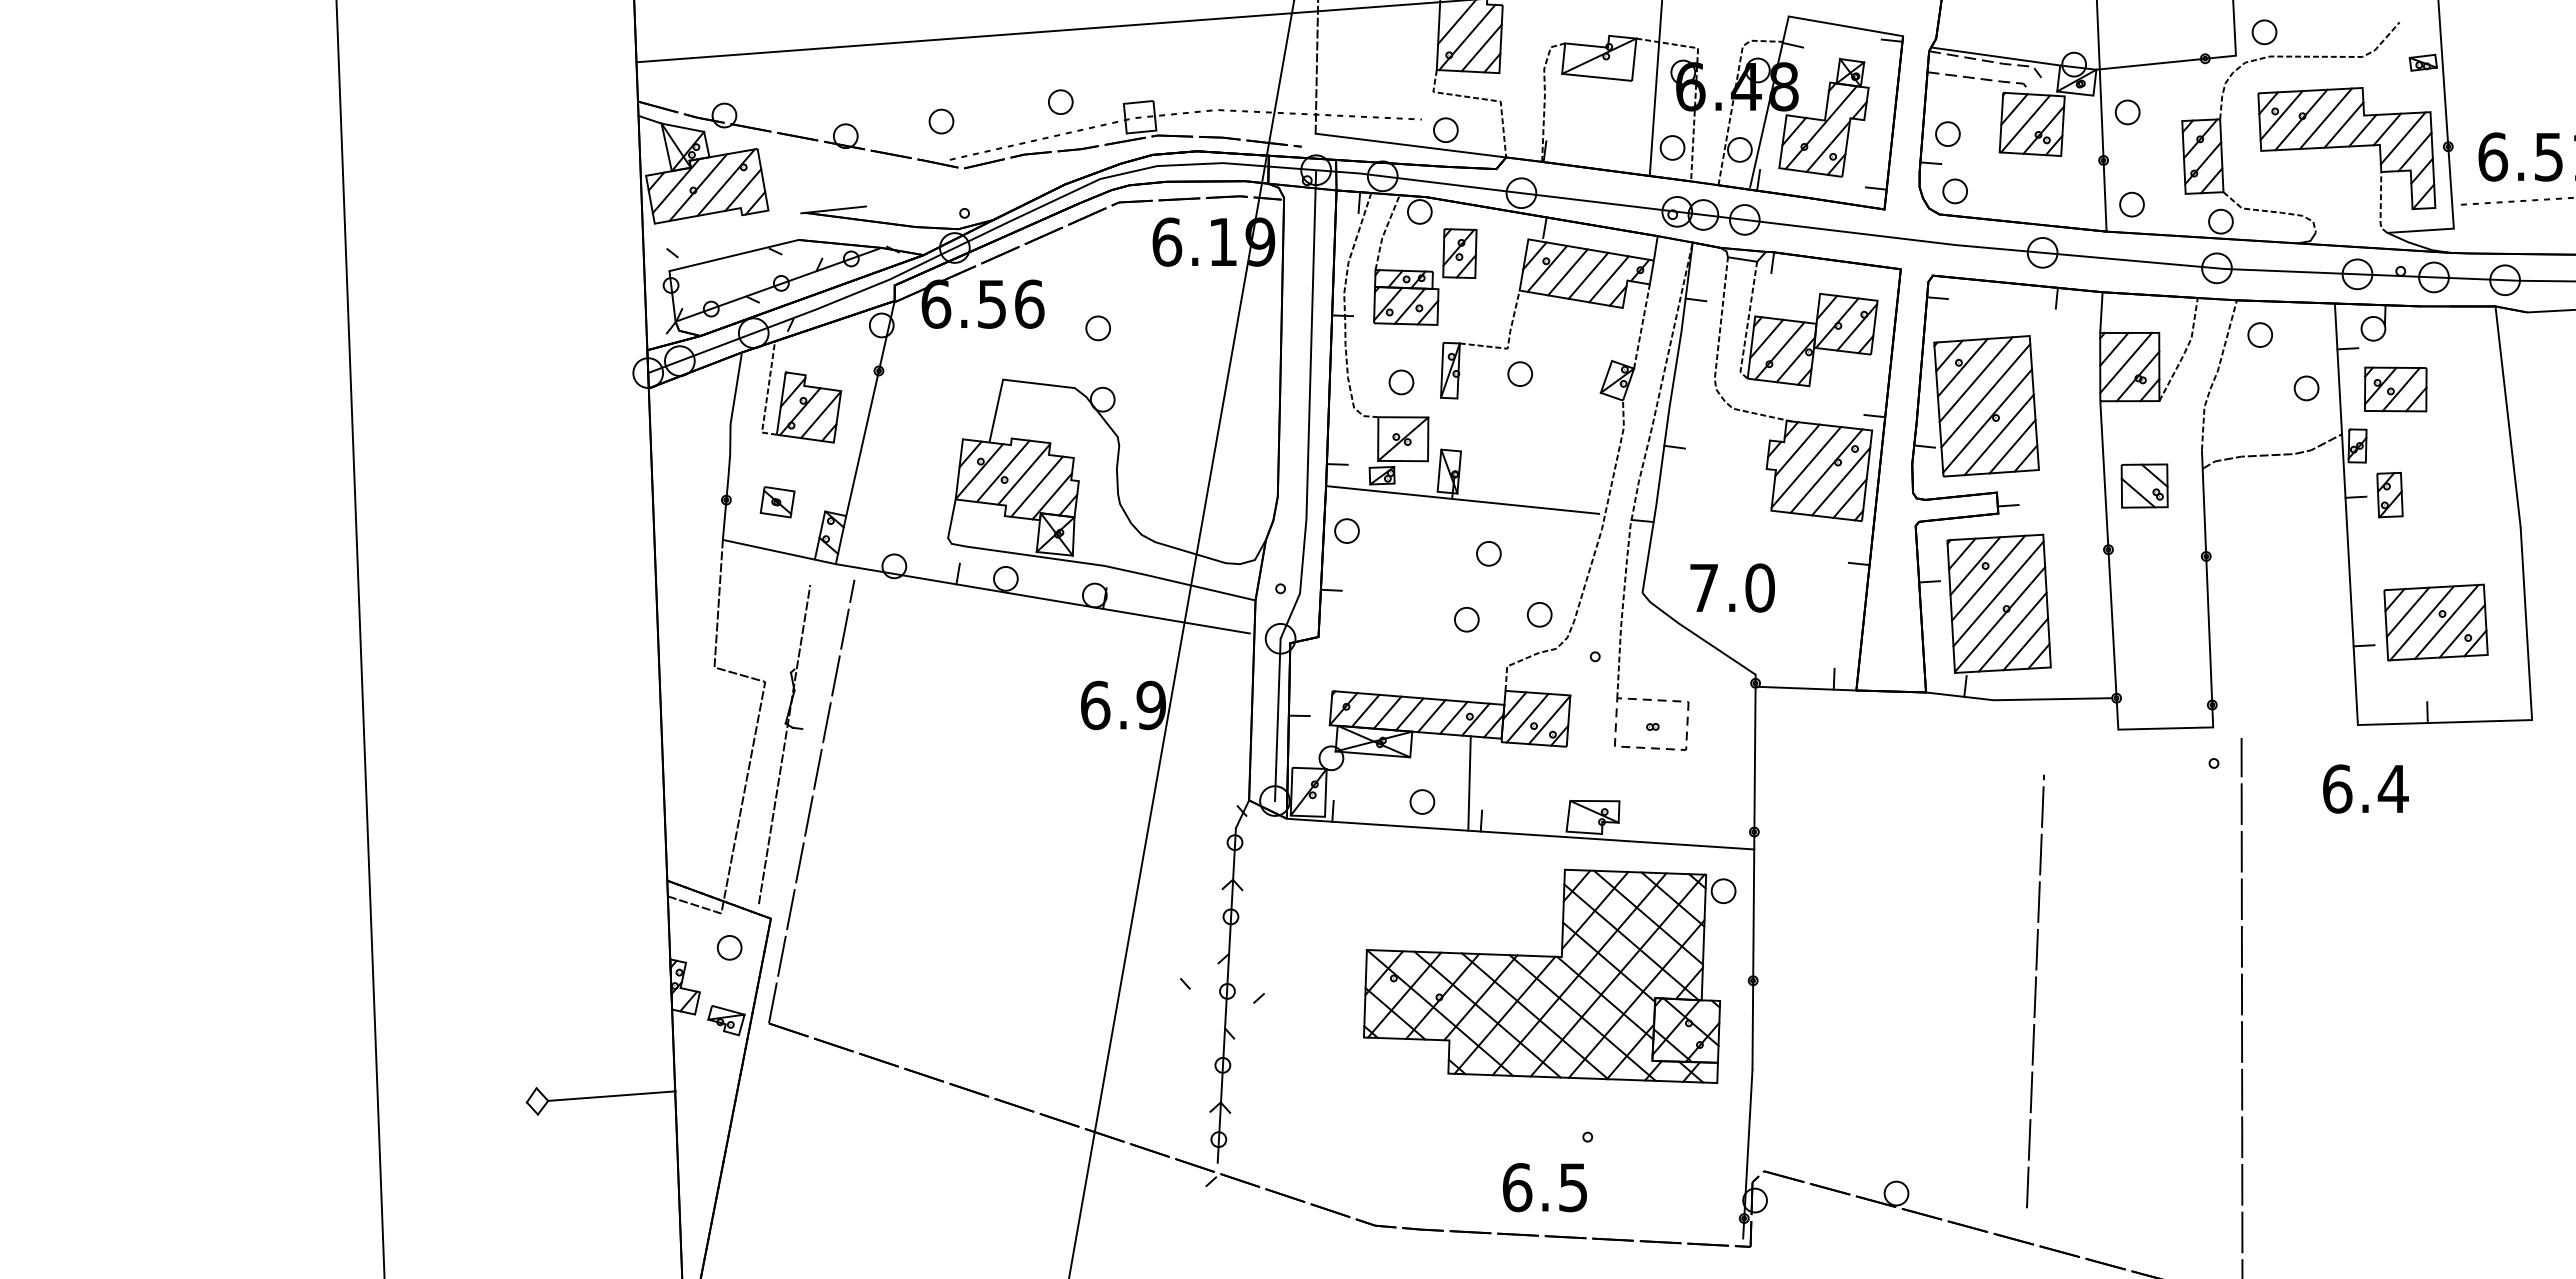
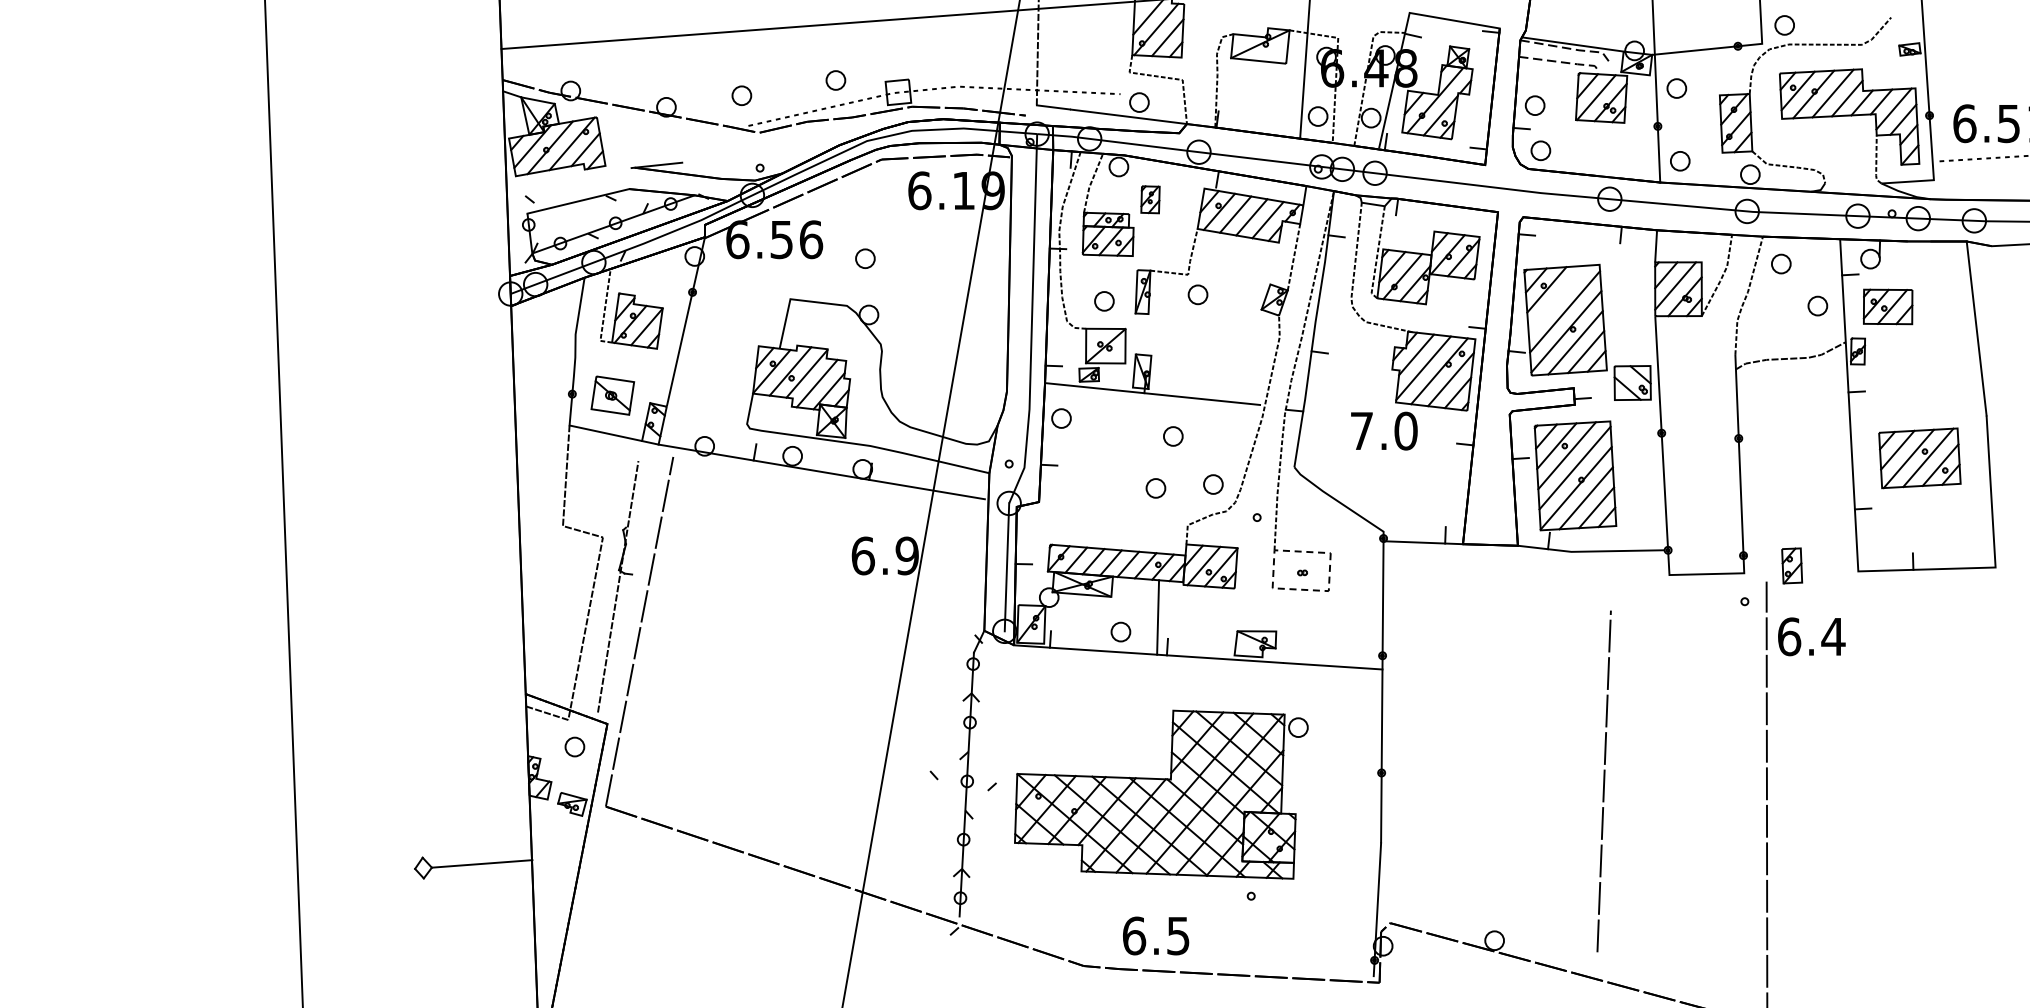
part: (1459, 253) -> (1150, 199), size x0.7
line: (1975, 379) -> (1556, 299), removed
part: (2144, 485) -> (1632, 382), moved
part: (2389, 495) -> (1791, 566), moved
part: (777, 502) -> (612, 396), size x1.6
text: (1732, 587) -> (1384, 430), moved
part: (2435, 622) -> (1919, 458), moved
text: (2365, 788) -> (1811, 636), moved
part: (1549, 975) -> (1161, 794), moved
text: (1544, 1187) -> (1155, 935), moved

